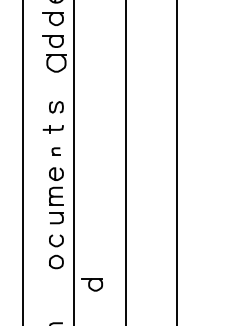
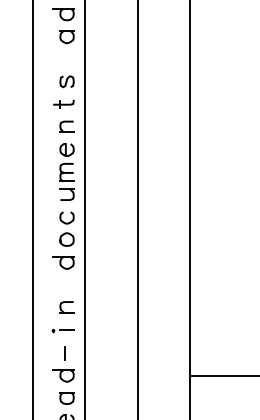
part: (55, 63) -> (66, 37), size x0.71
part: (55, 151) -> (66, 126), size x1.67
part: (92, 284) -> (63, 262), moved

